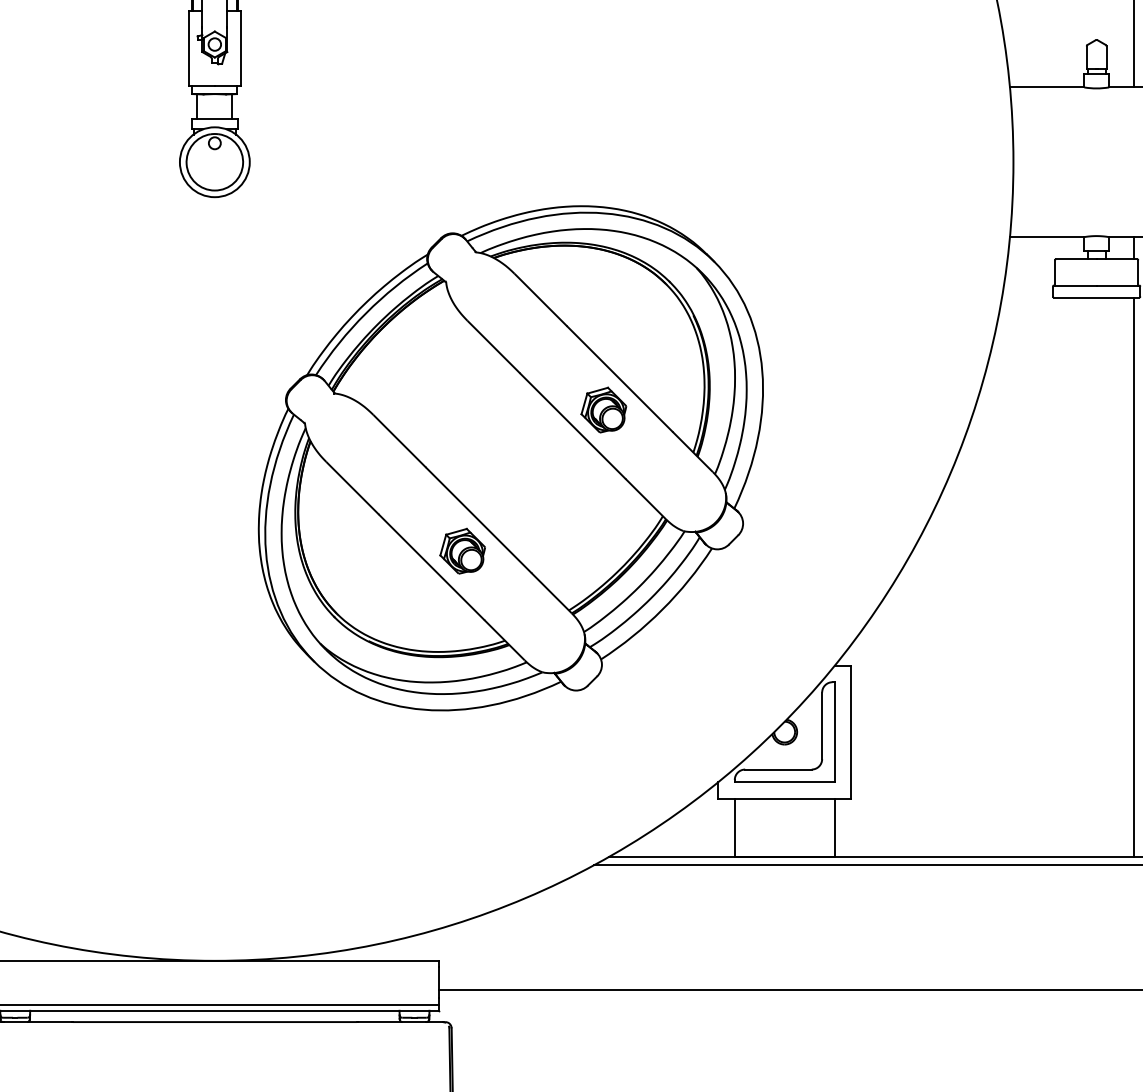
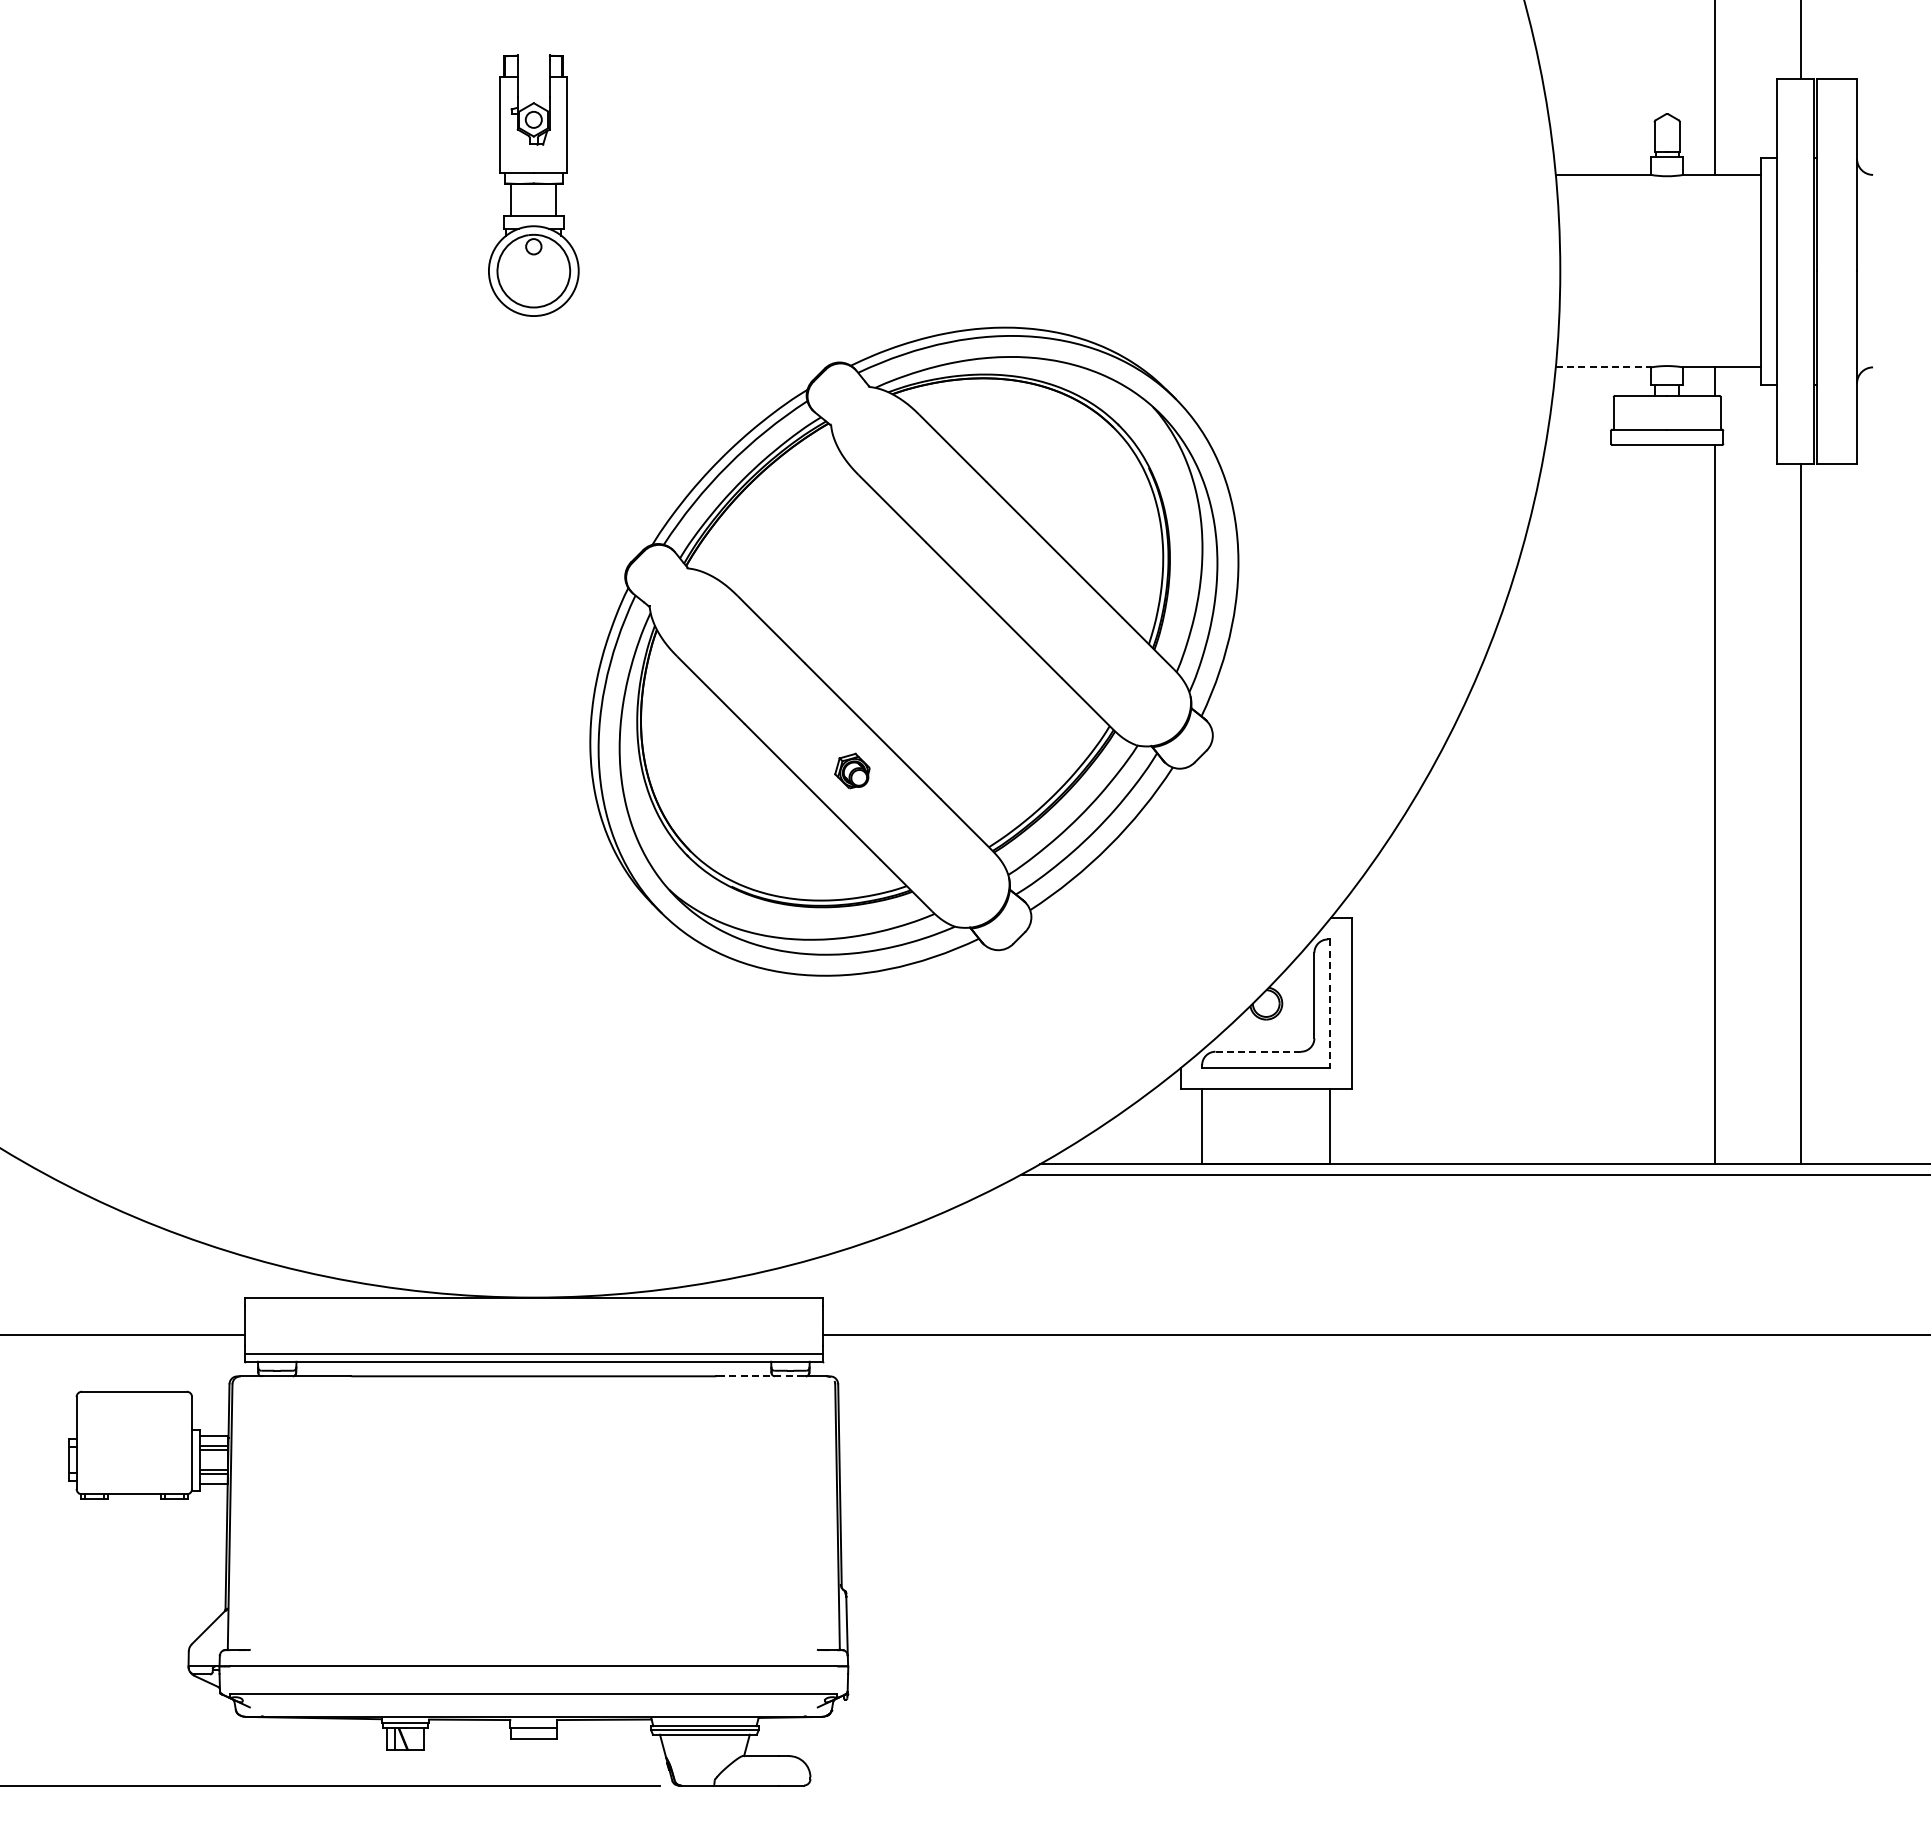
line: (1047, 237) -> (1603, 367), solid -> dashed
part: (603, 409) -> (1033, 589), removed
part: (462, 550) -> (852, 770), size x0.6
line: (834, 732) -> (1330, 1004), solid -> dashed
line: (778, 769) -> (1258, 1051), solid -> dashed
line: (391, 1022) -> (761, 1376), solid -> dashed

